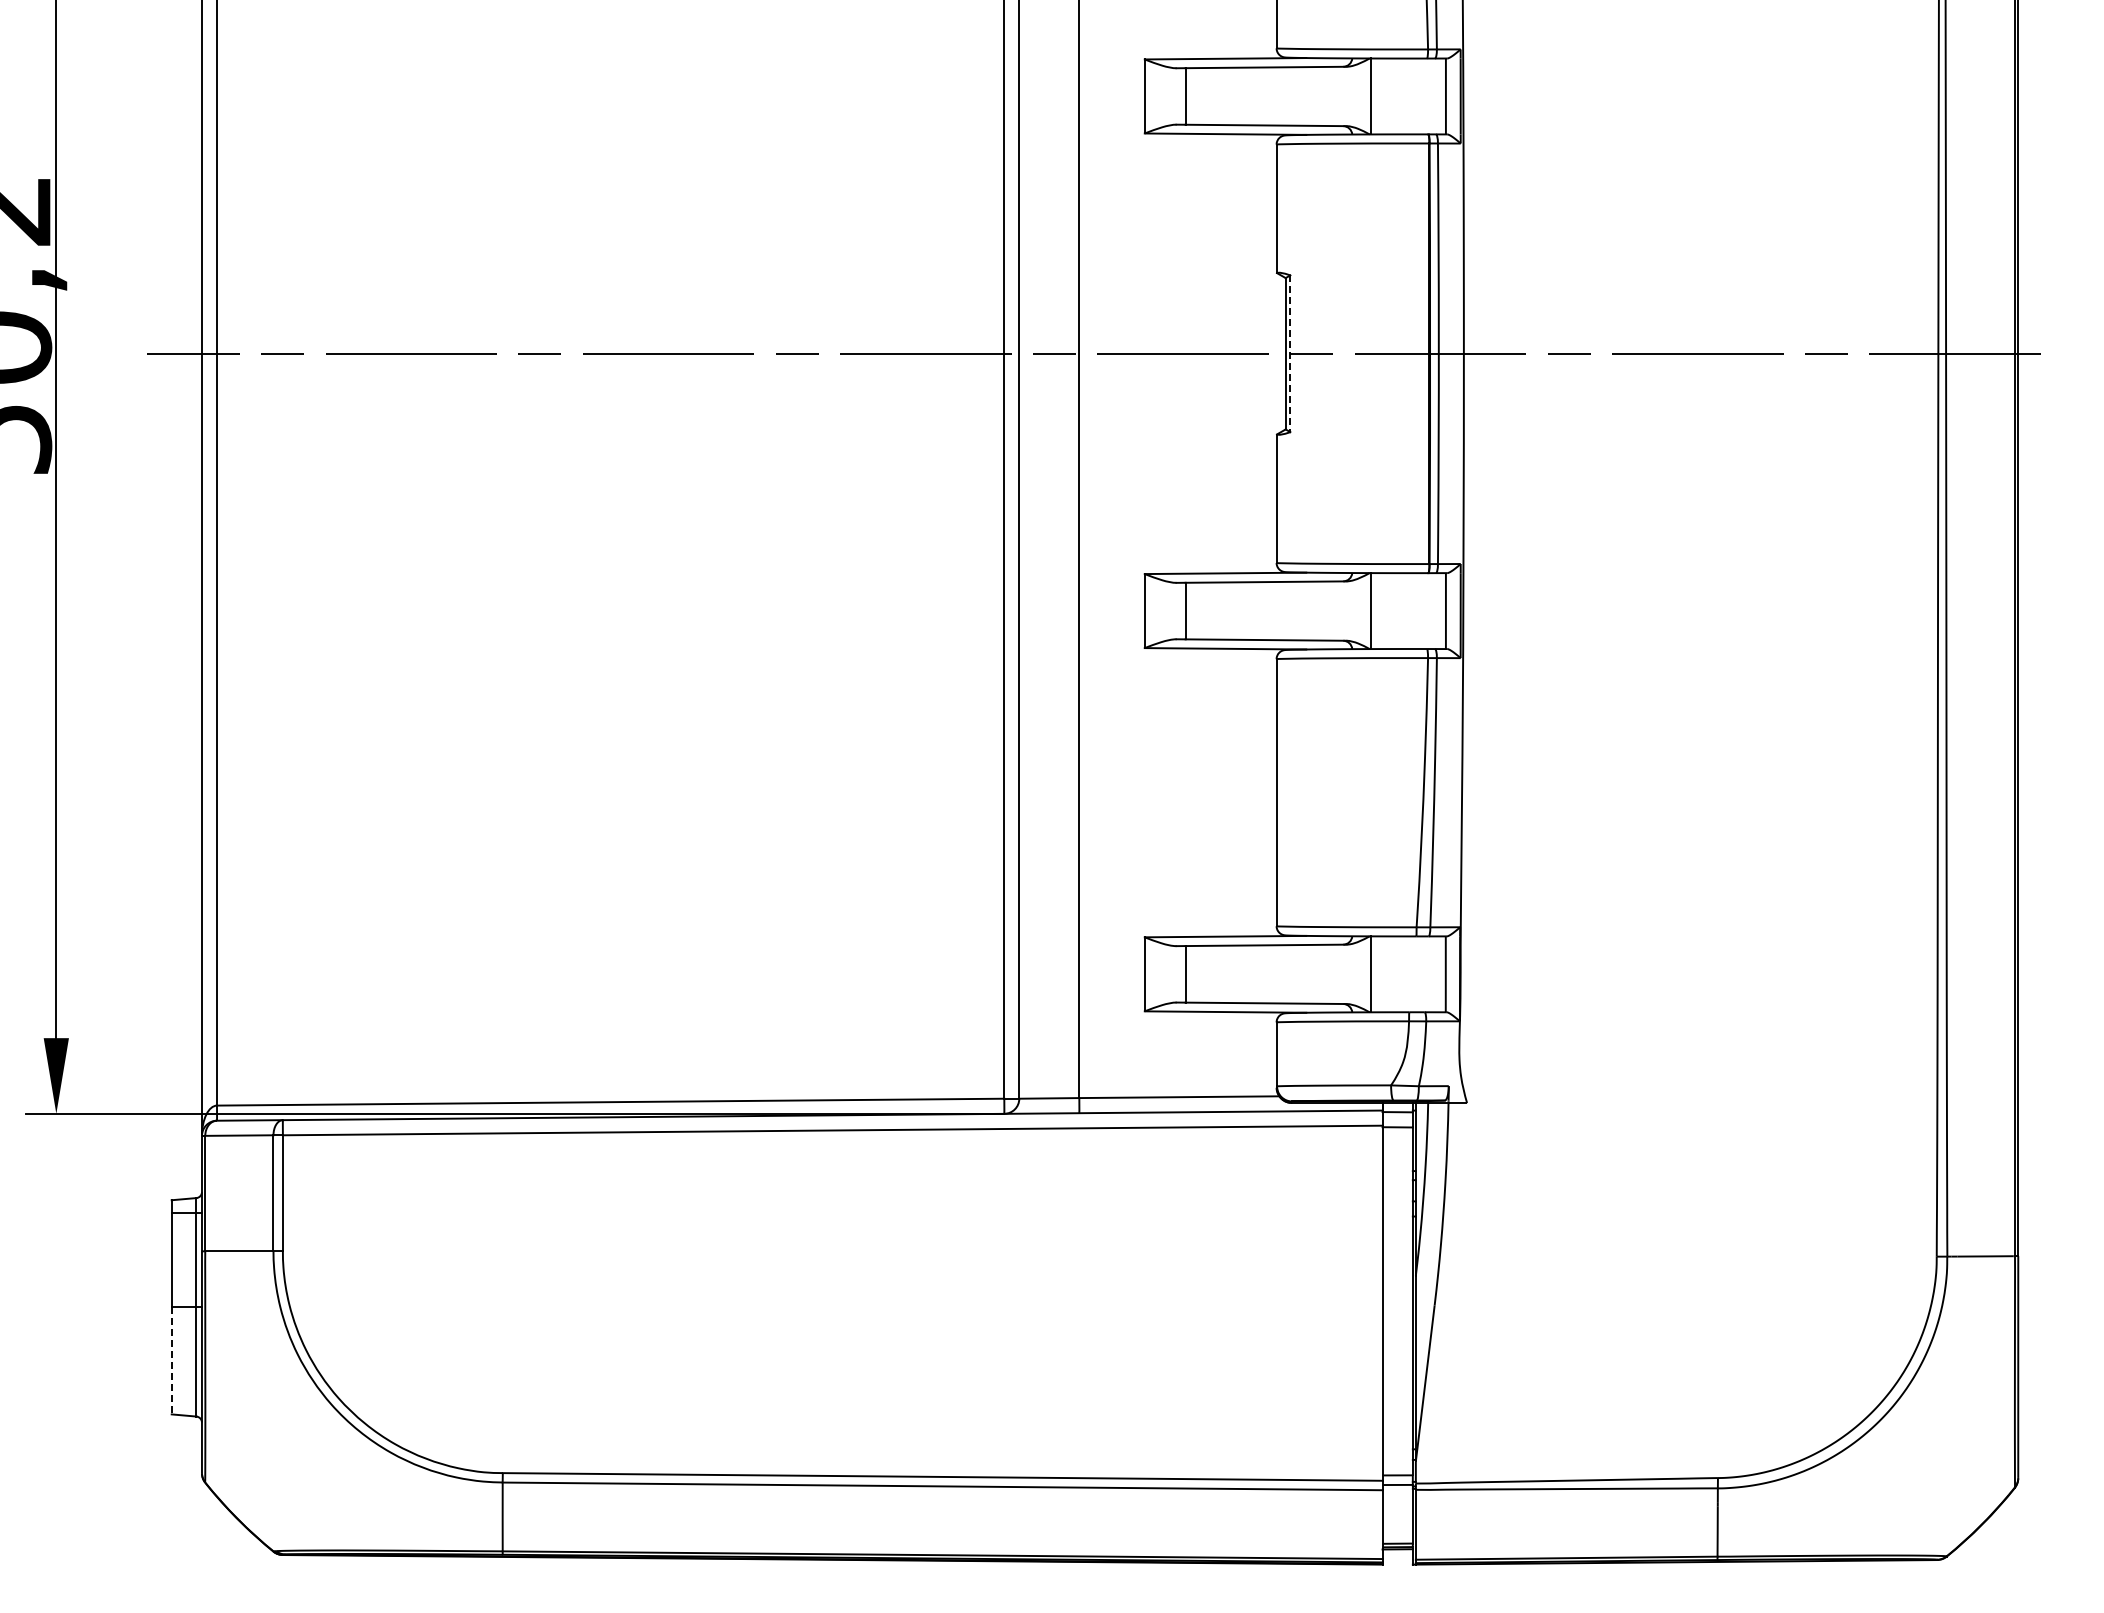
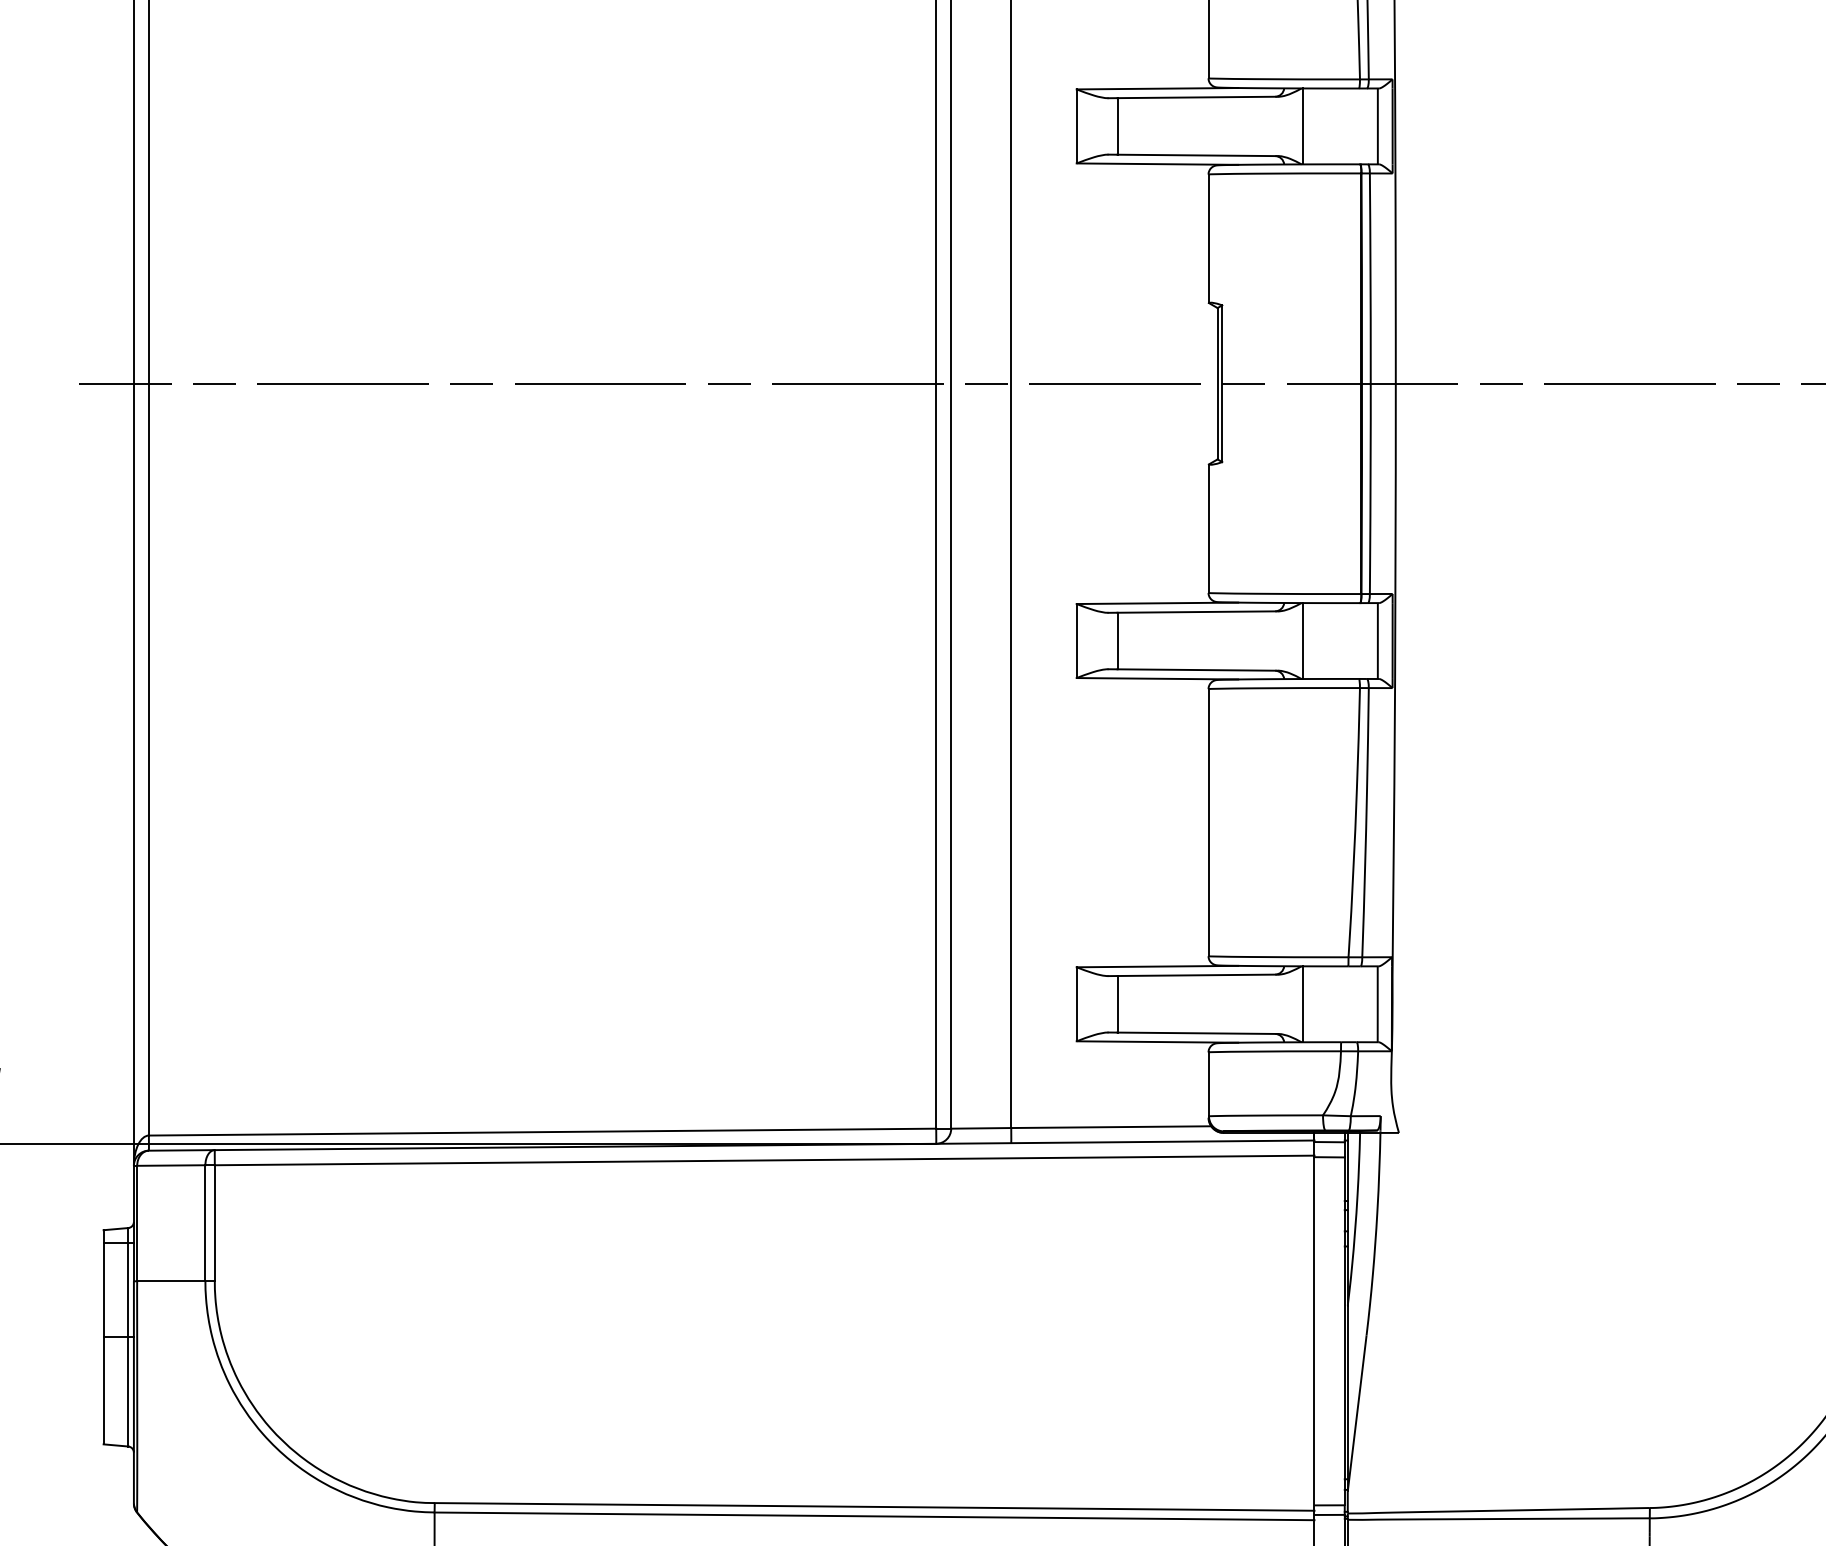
line: (1290, 354) -> (1222, 384), dashed -> solid
line: (171, 1360) -> (103, 1390), dashed -> solid

